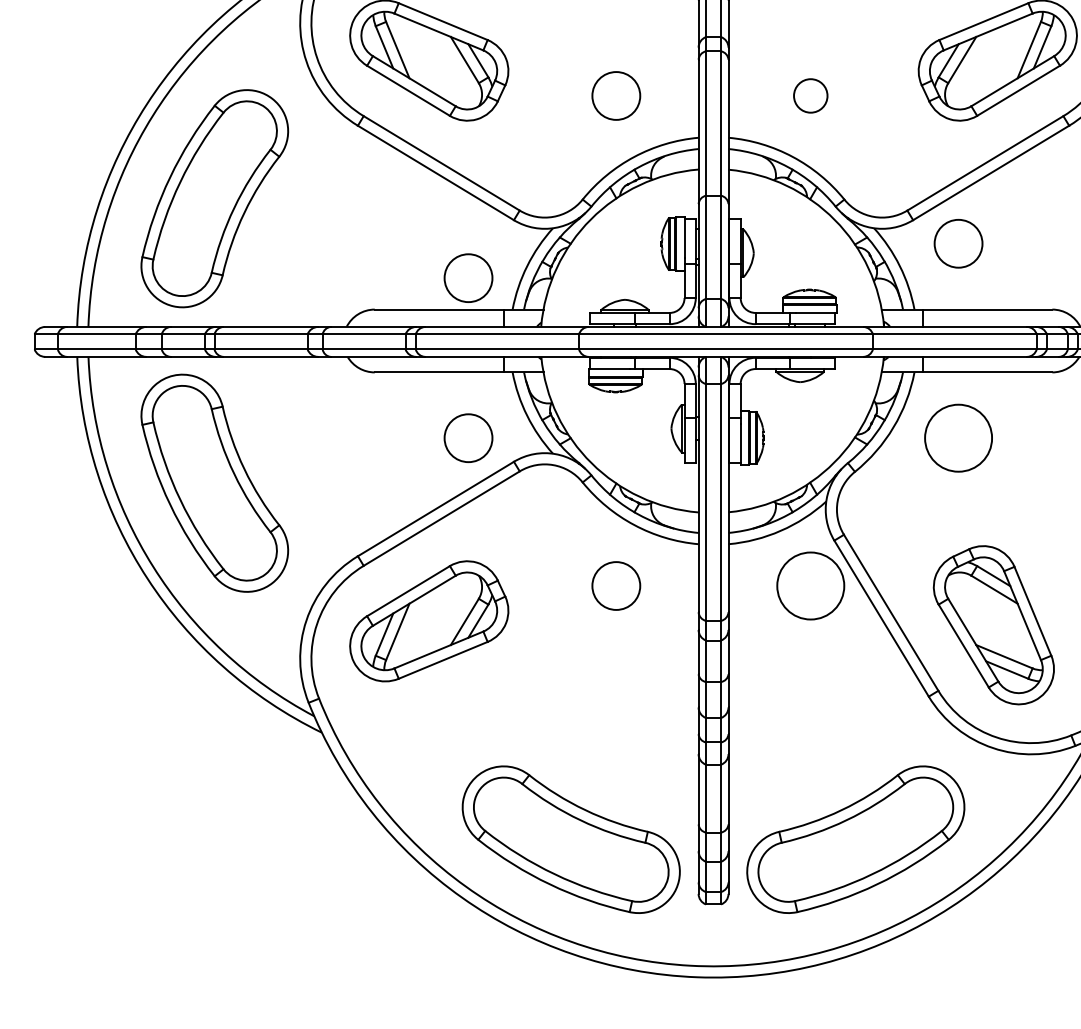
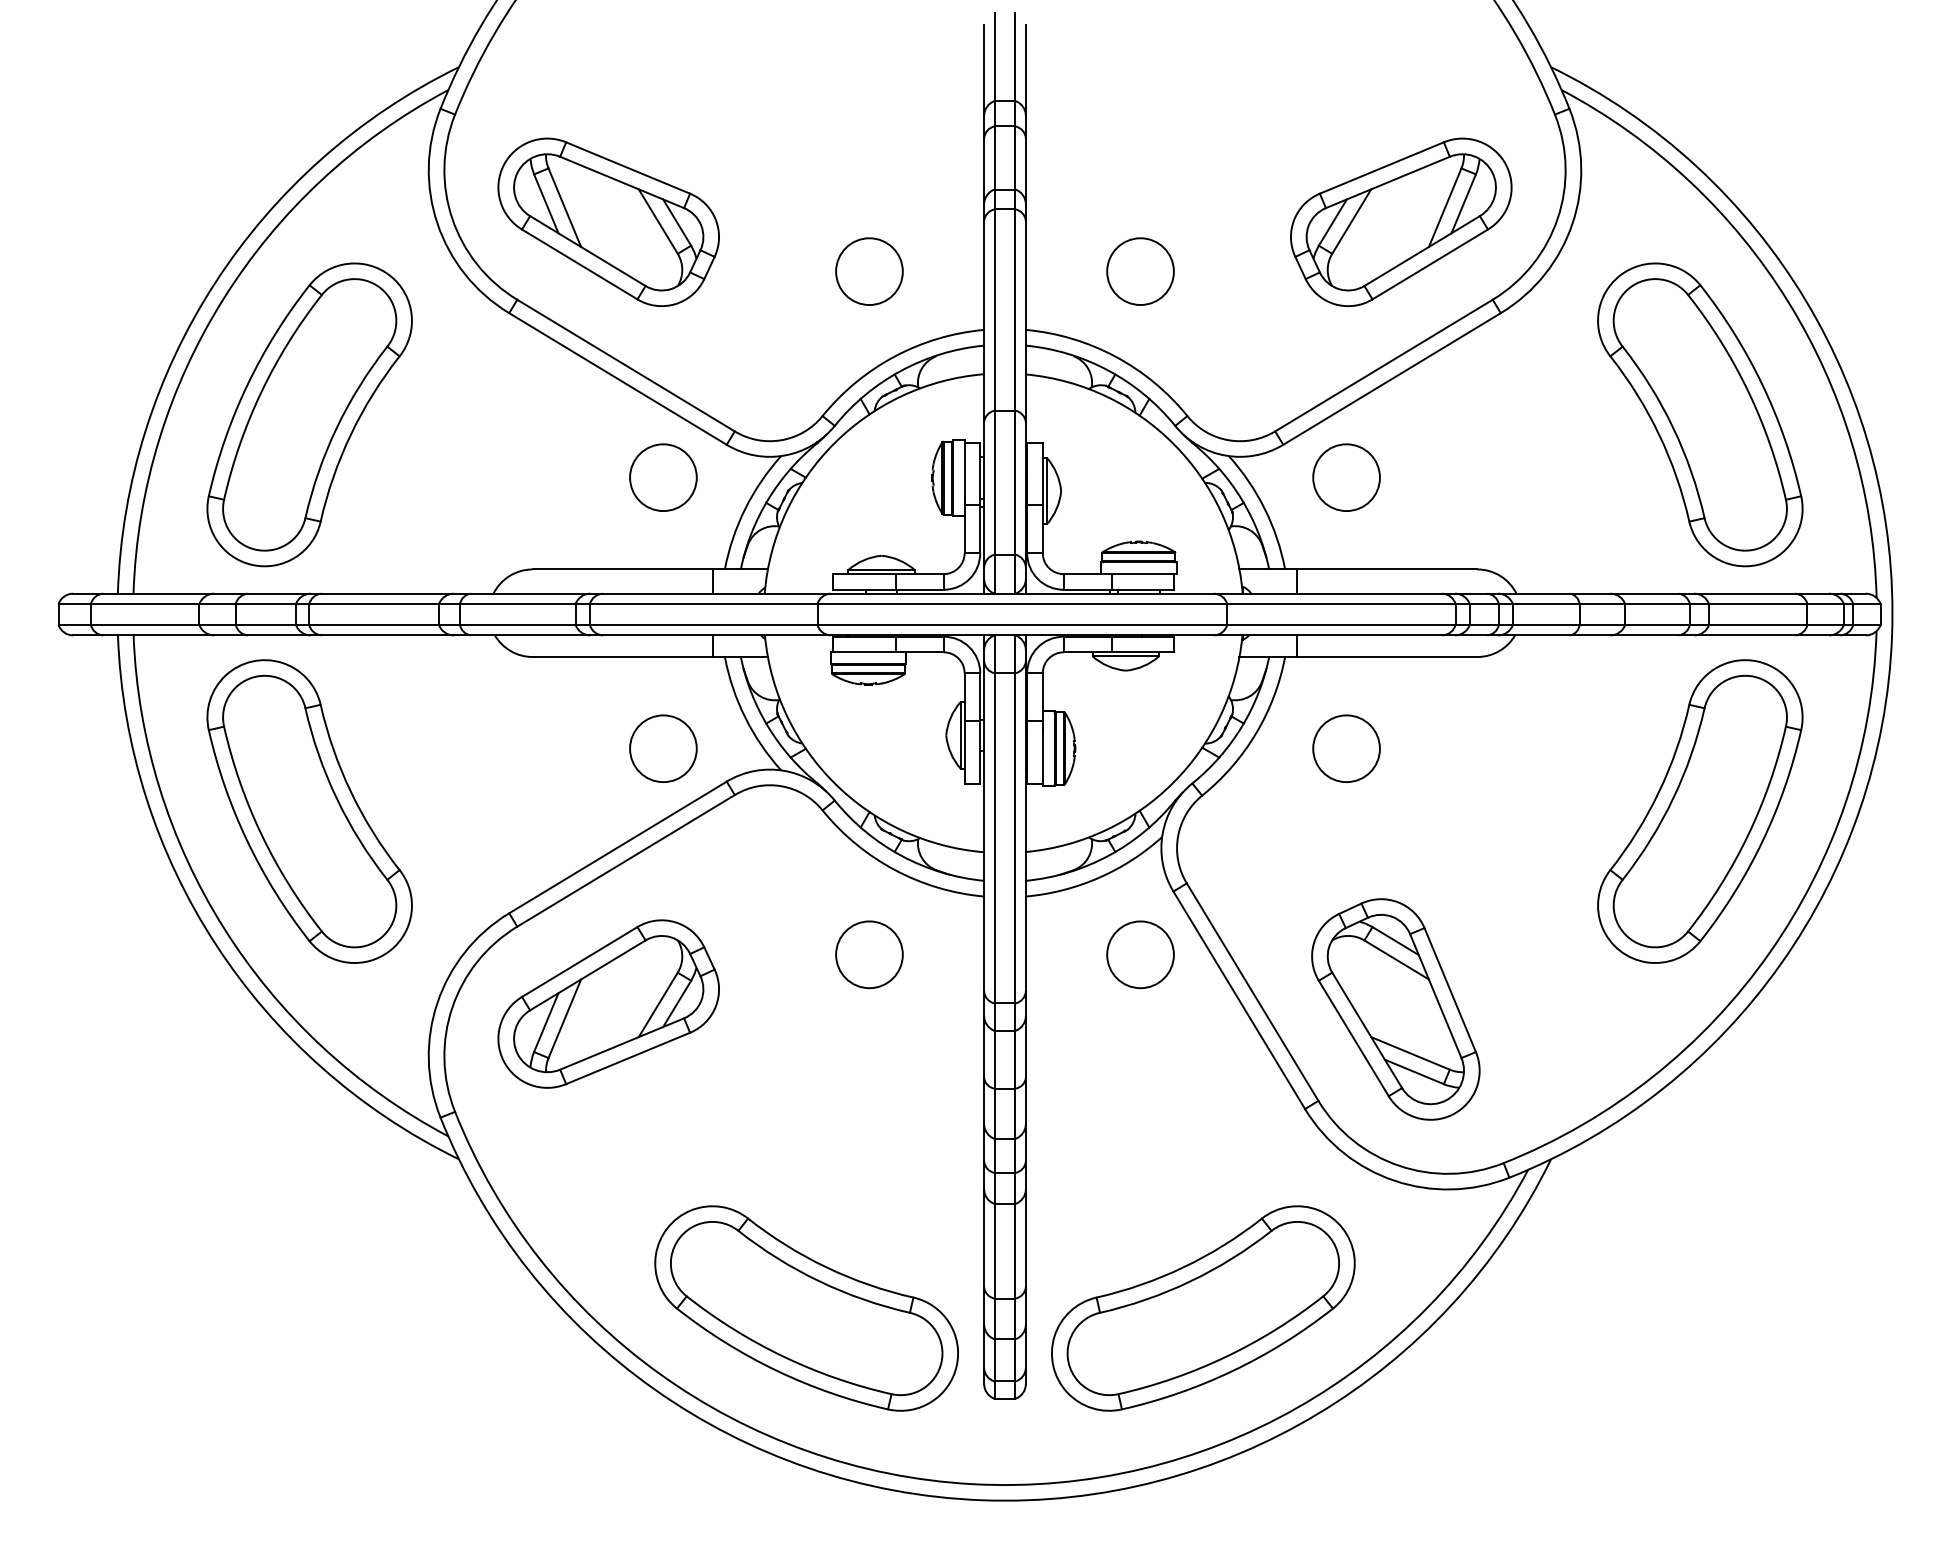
circle: (810, 95) -> (1140, 271), size x1.43
circle: (468, 278) -> (663, 477), moved
circle: (958, 438) -> (1346, 748), size x0.71
circle: (810, 585) -> (1140, 954), size x0.71

